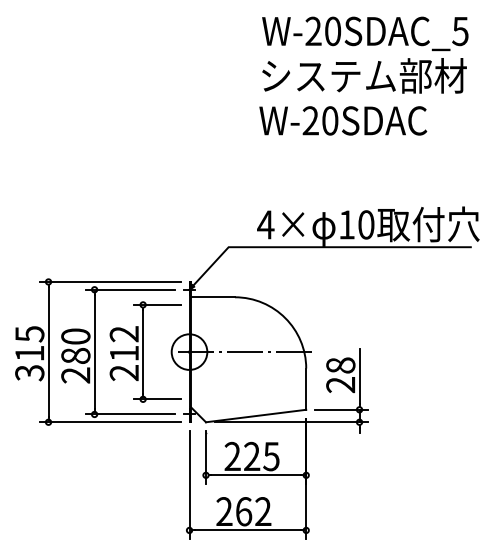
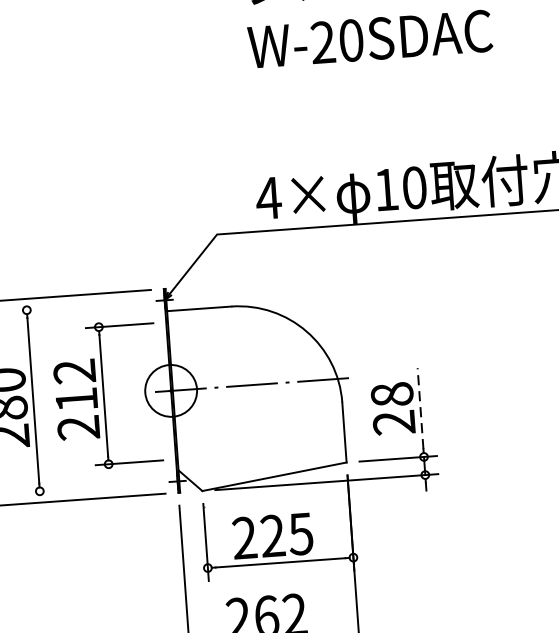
line: (130, 289) -> (78, 306), removed
line: (359, 376) -> (420, 408), solid -> dashed
line: (130, 414) -> (91, 487), removed

